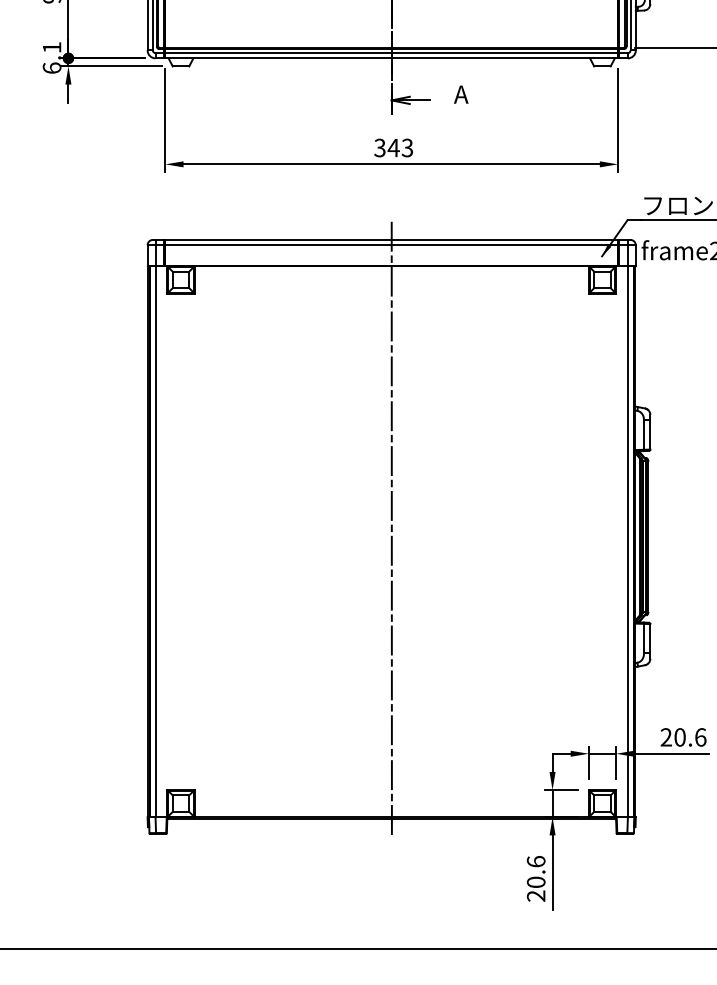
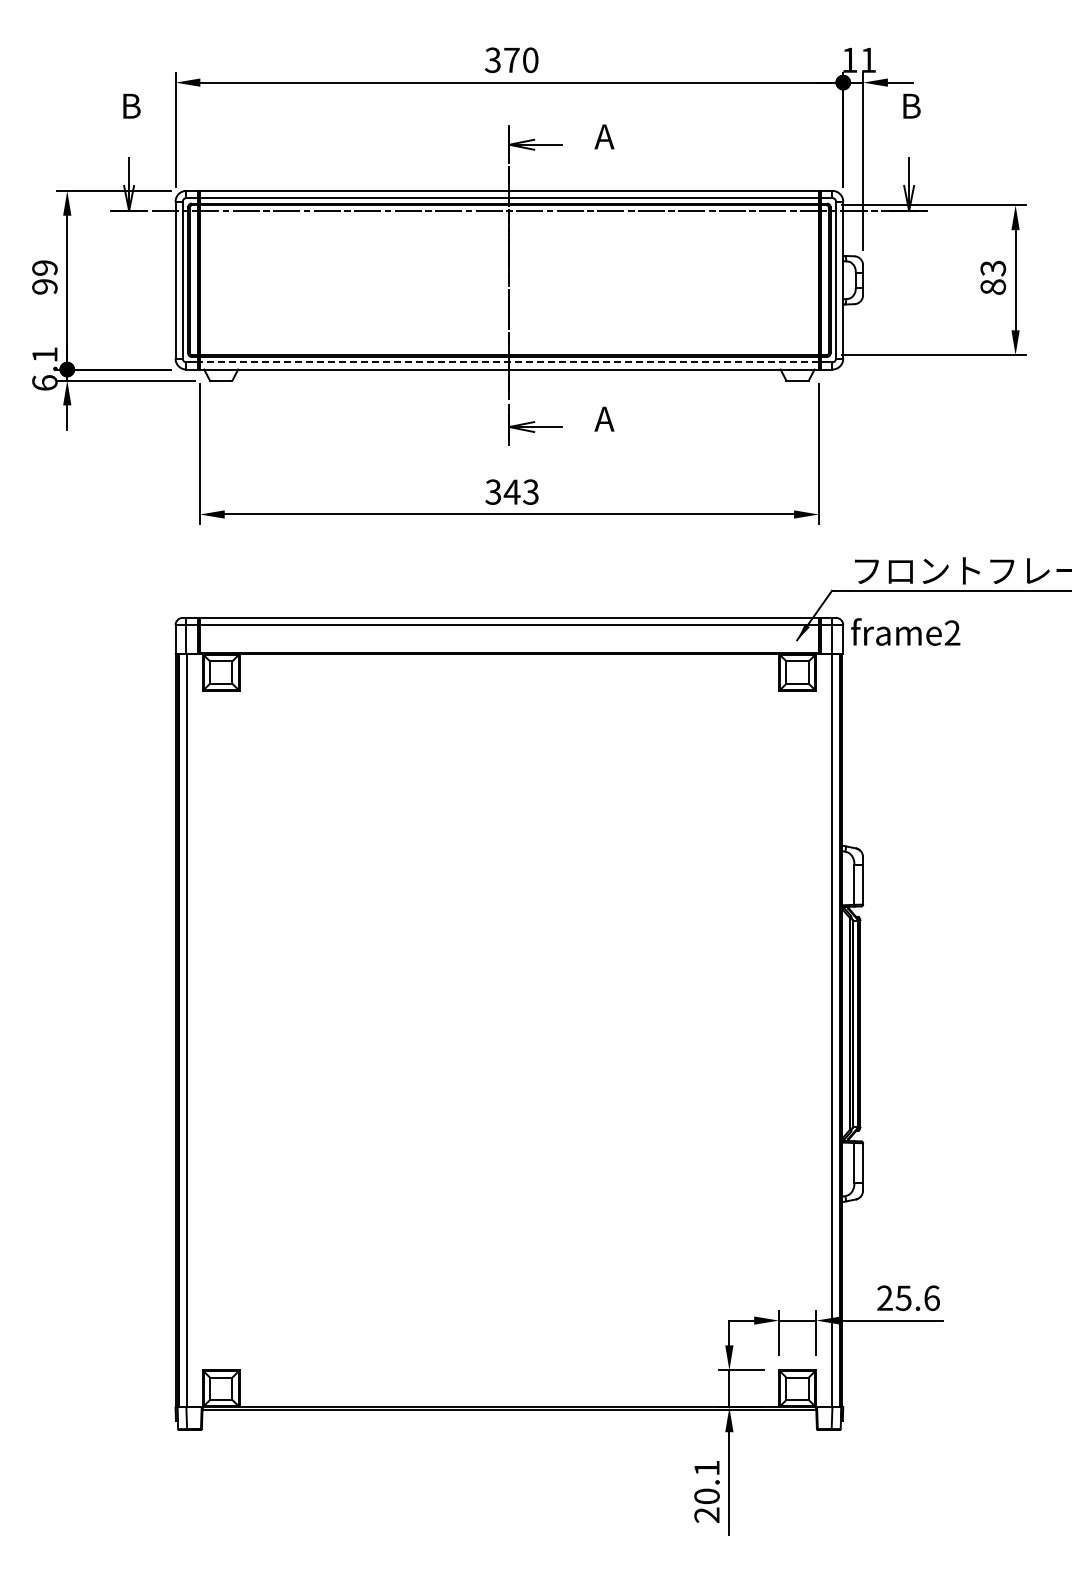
line: (391, 53) -> (508, 362), solid -> dashed
line: (391, 529) -> (509, 1013), removed
text: (679, 736) -> (903, 1297), 20.6 -> 25.6
text: (535, 861) -> (706, 1467), 20.6 -> 20.1

